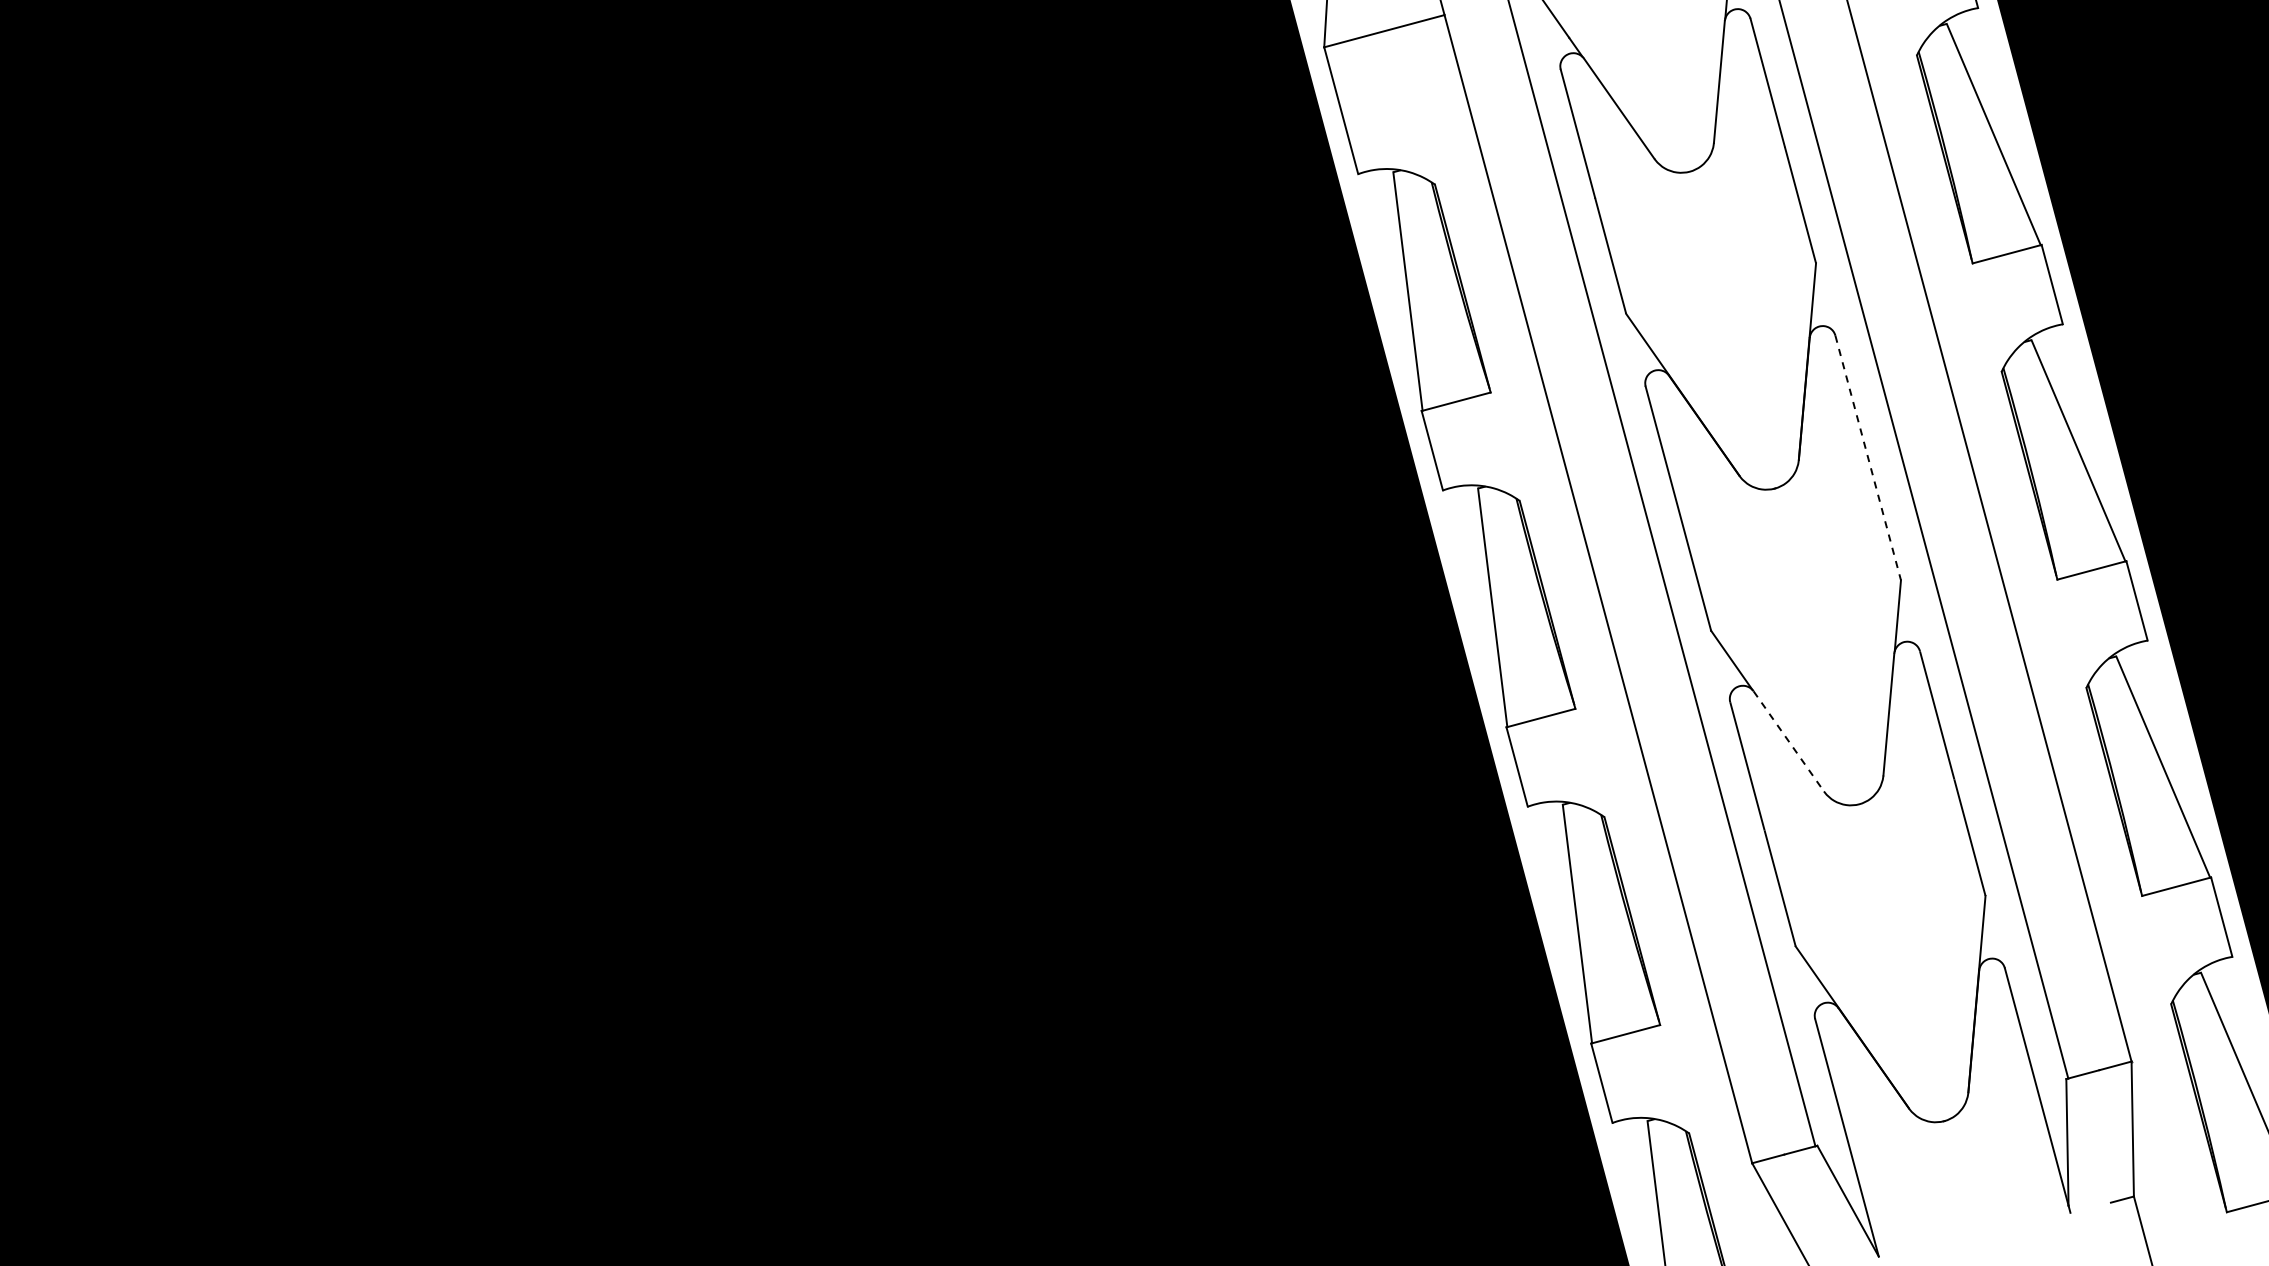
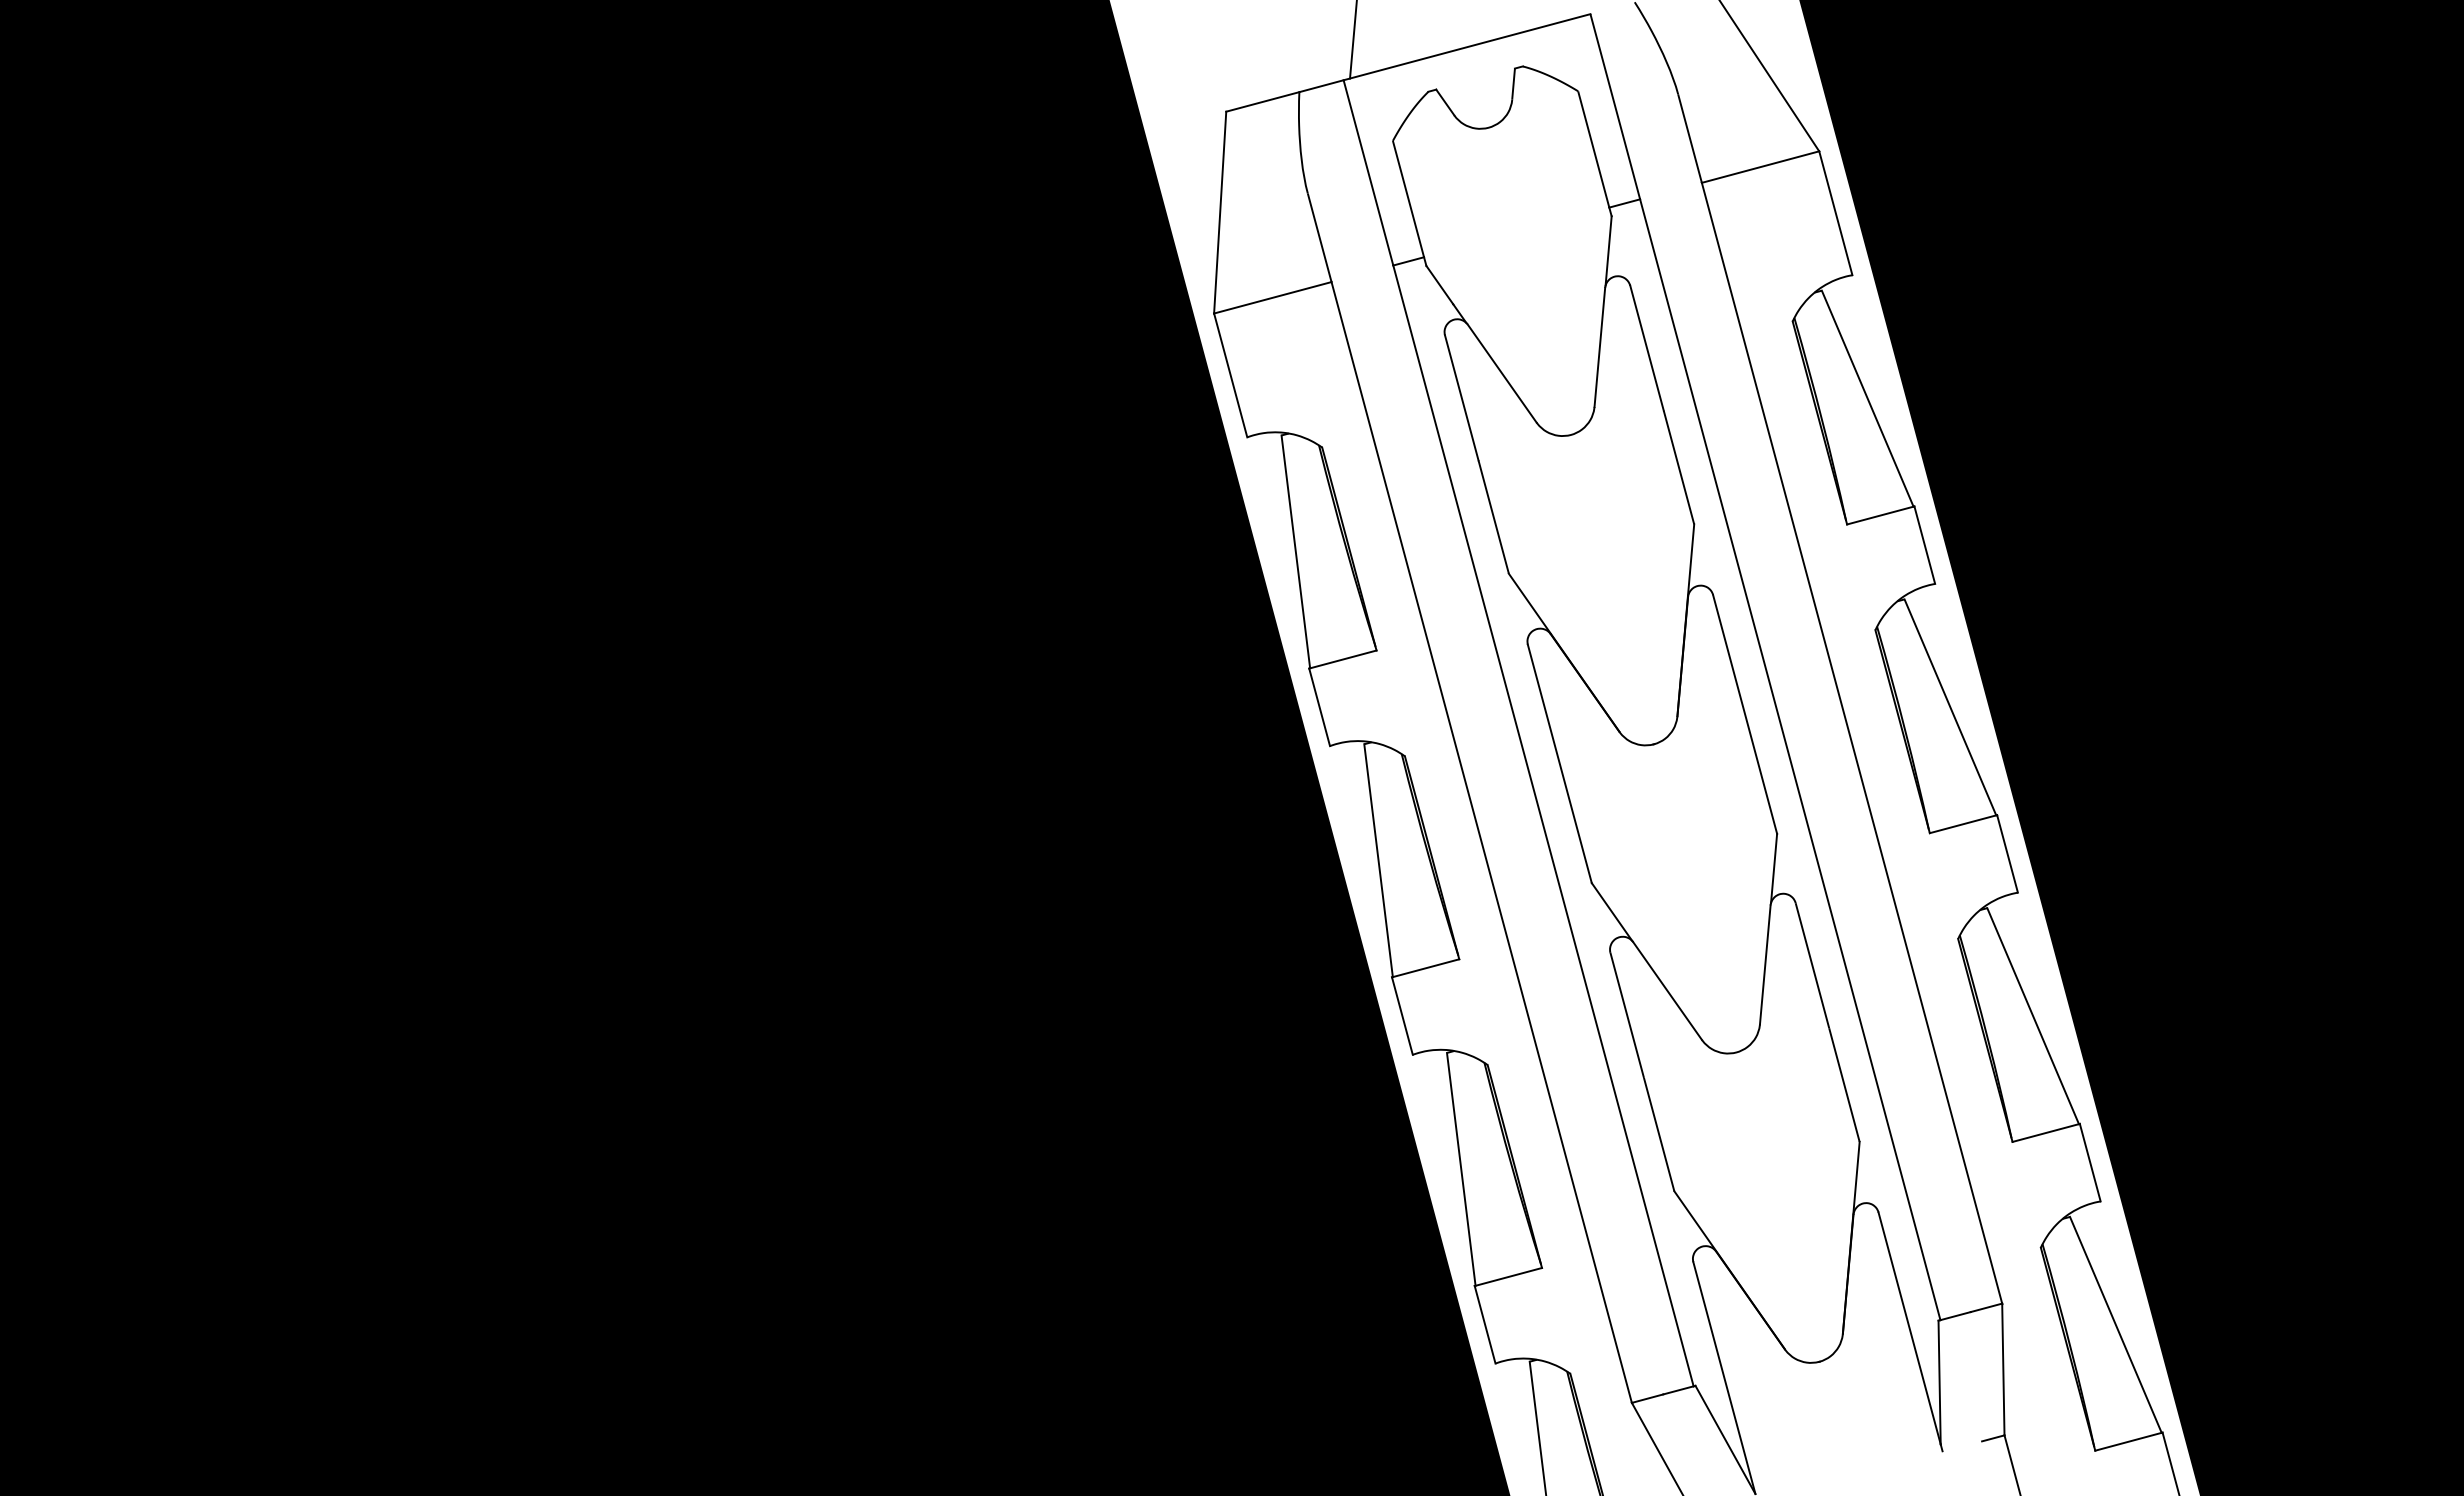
line: (1868, 458) -> (1745, 714), dashed -> solid
line: (1788, 741) -> (1667, 991), dashed -> solid

